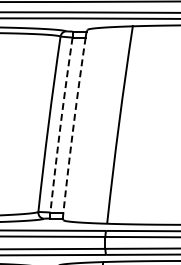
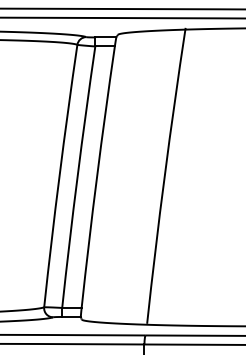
arc: (60, 124) -> (77, 176), dashed -> solid
arc: (73, 124) -> (96, 176), dashed -> solid

